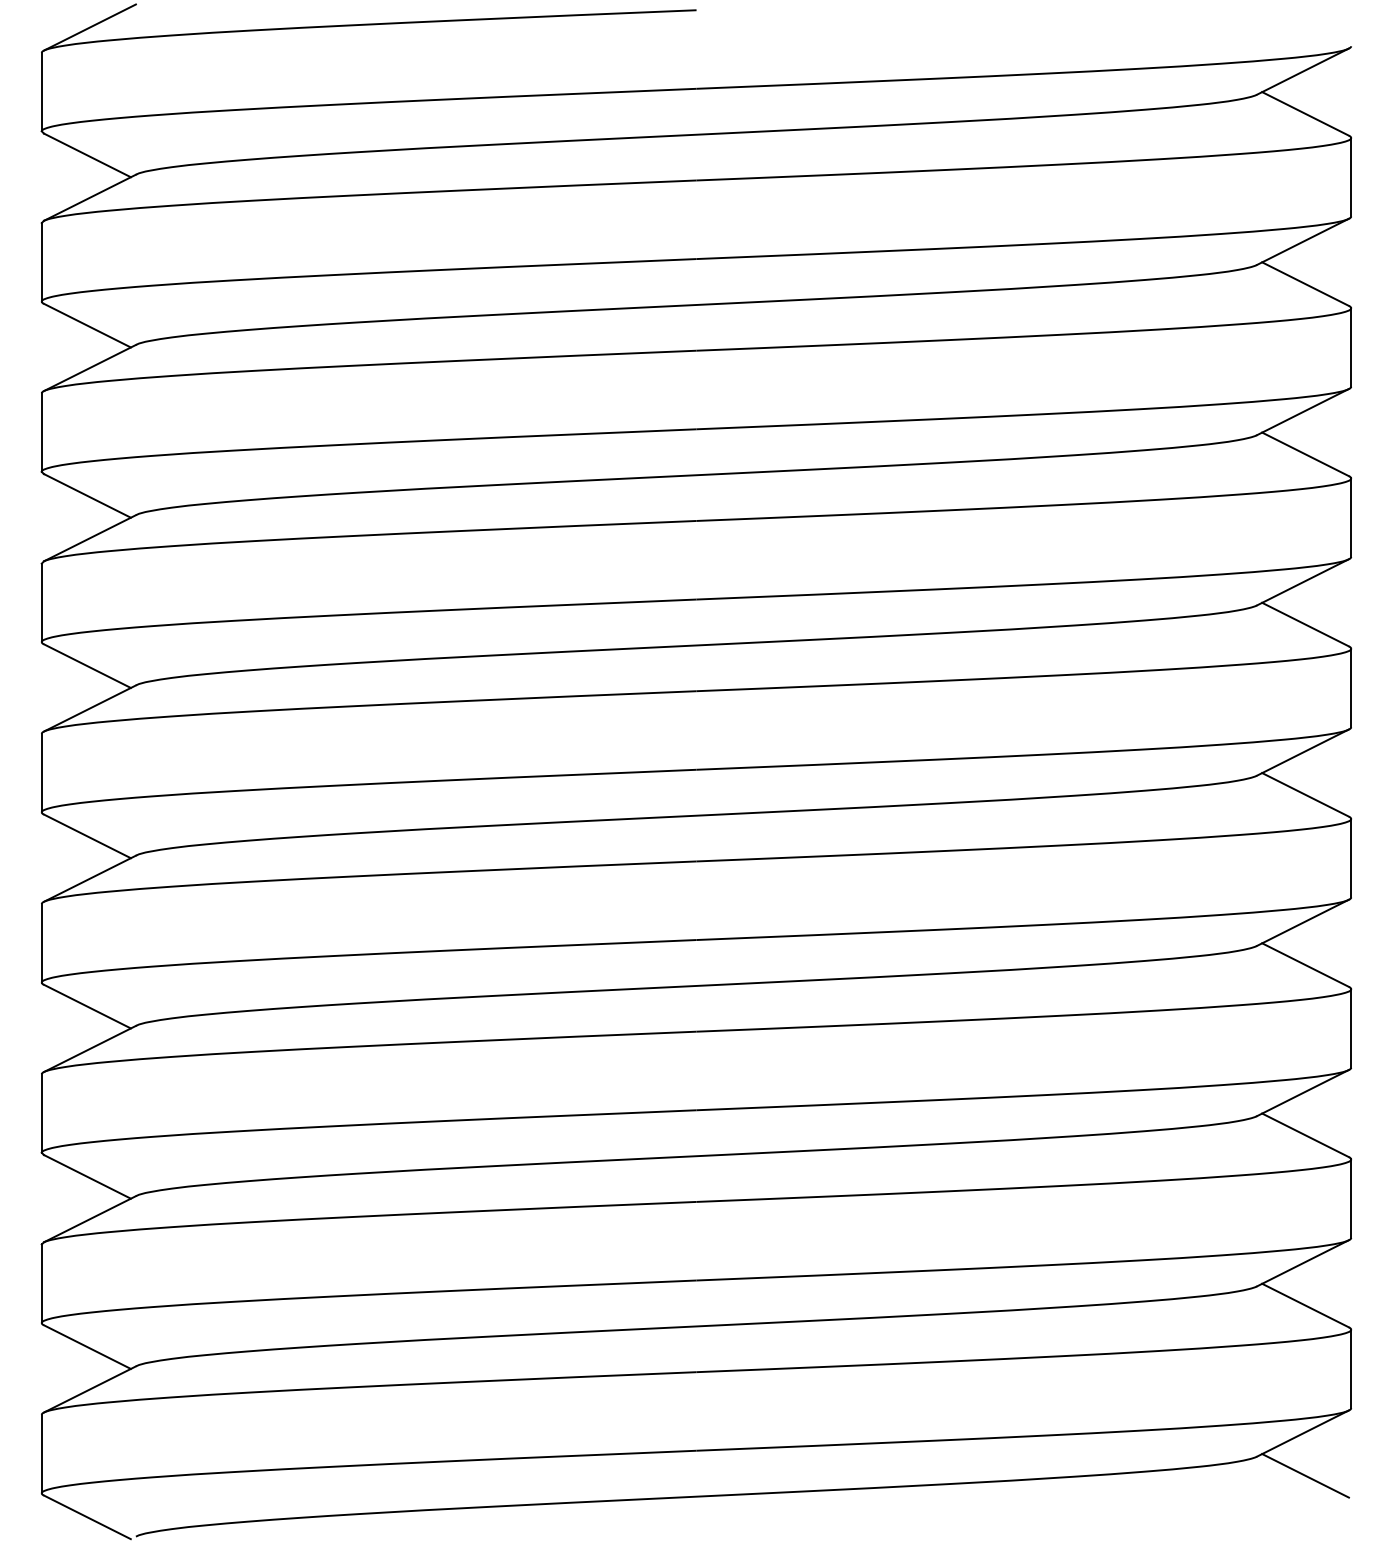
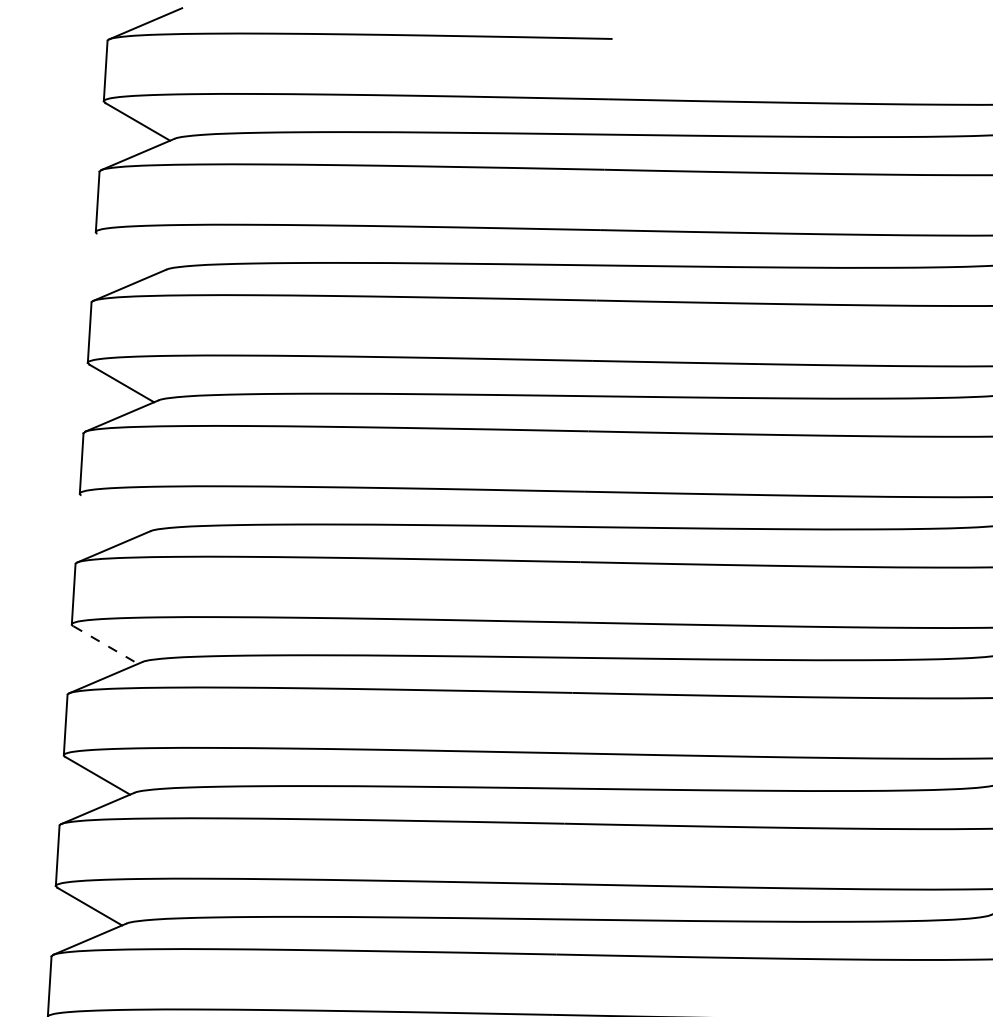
line: (87, 325) -> (129, 252), removed
line: (87, 665) -> (113, 513), removed
line: (87, 836) -> (105, 645), solid -> dashed

